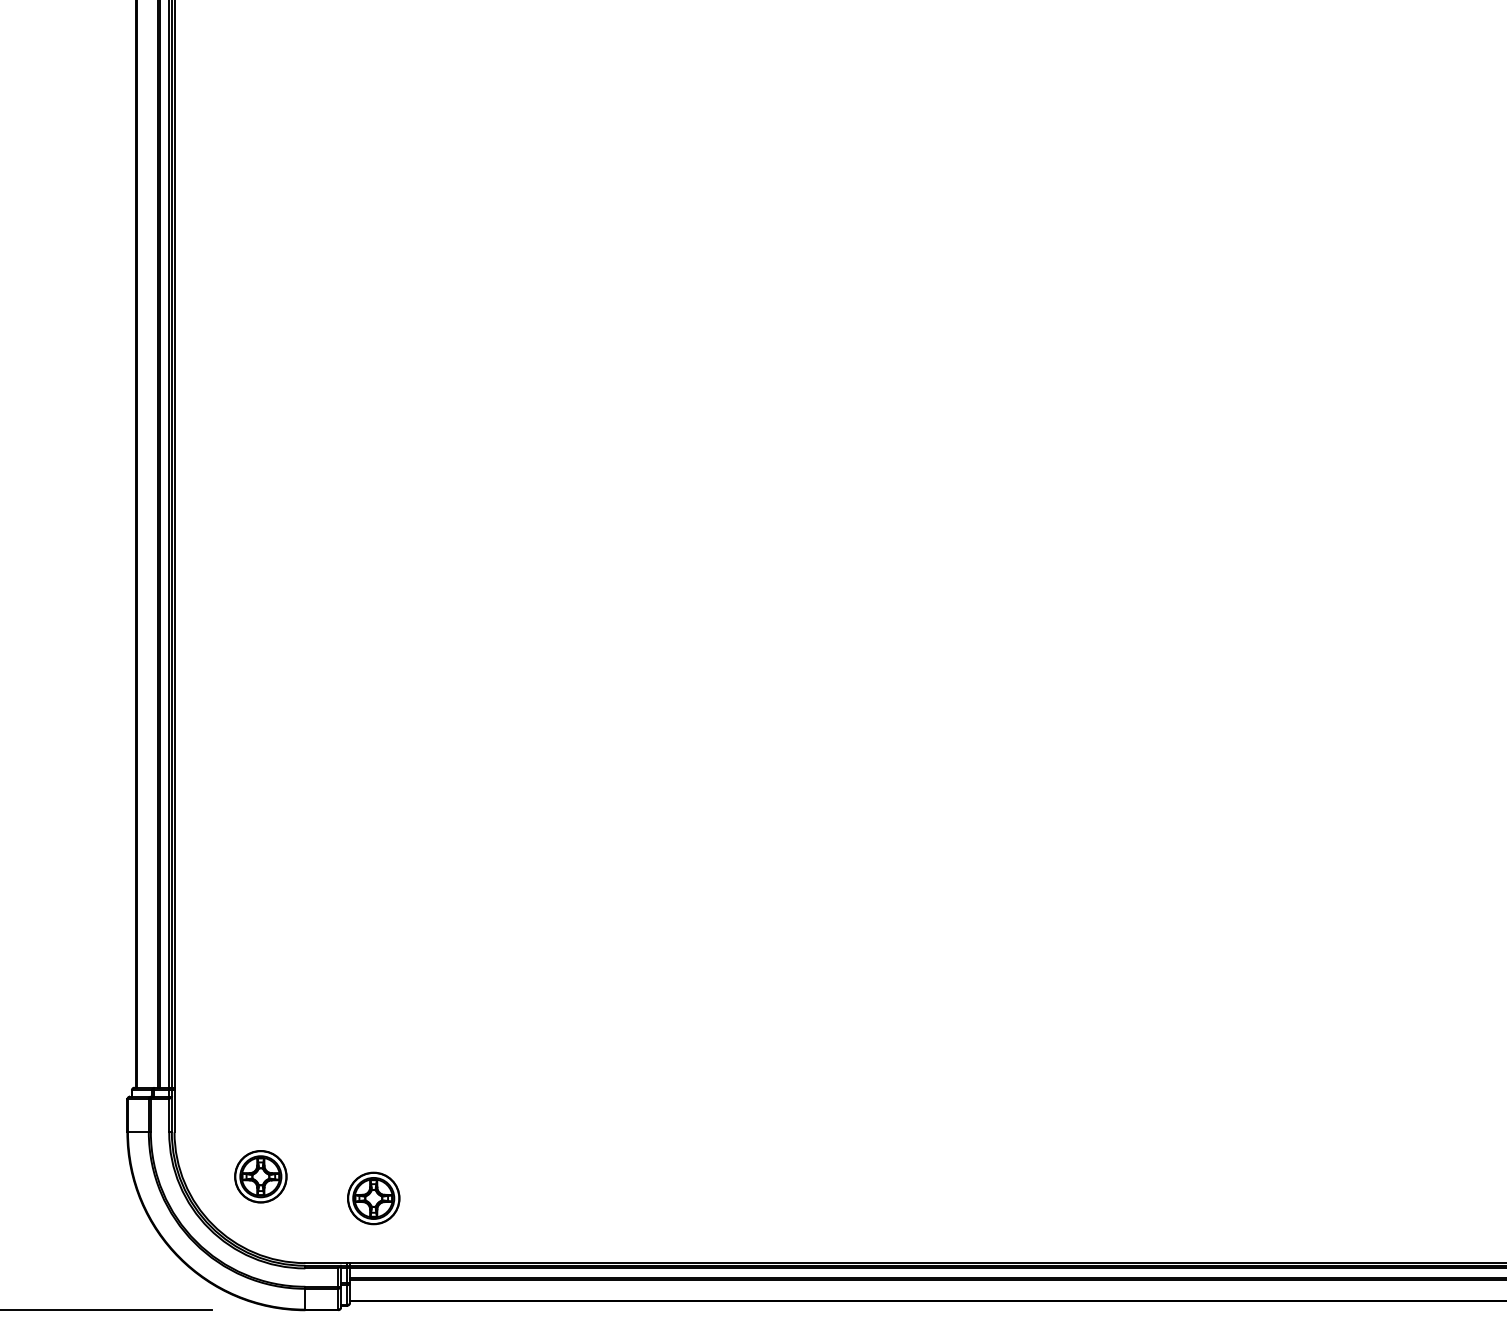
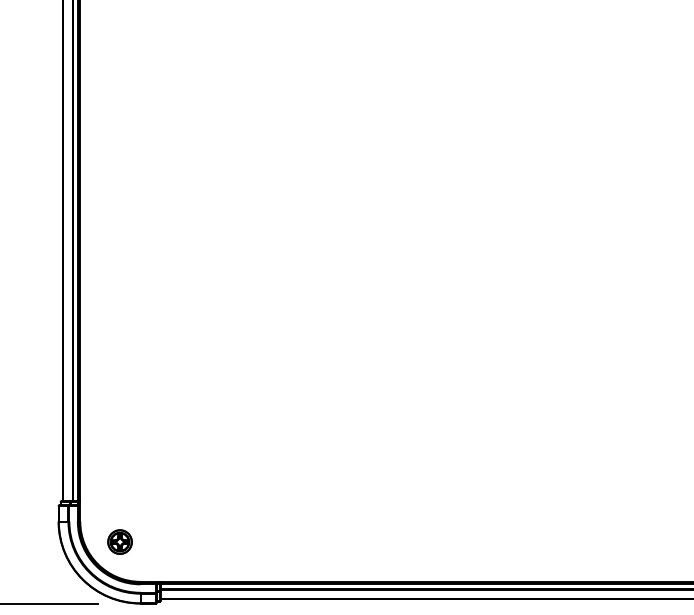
part: (372, 1197) -> (171, 551), removed

